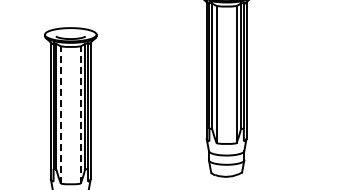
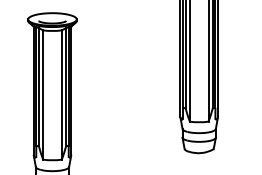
line: (60, 115) -> (42, 95), dashed -> solid
line: (80, 115) -> (61, 95), dashed -> solid

